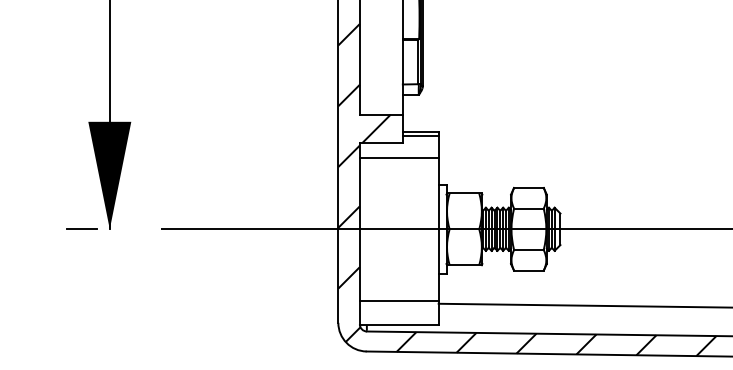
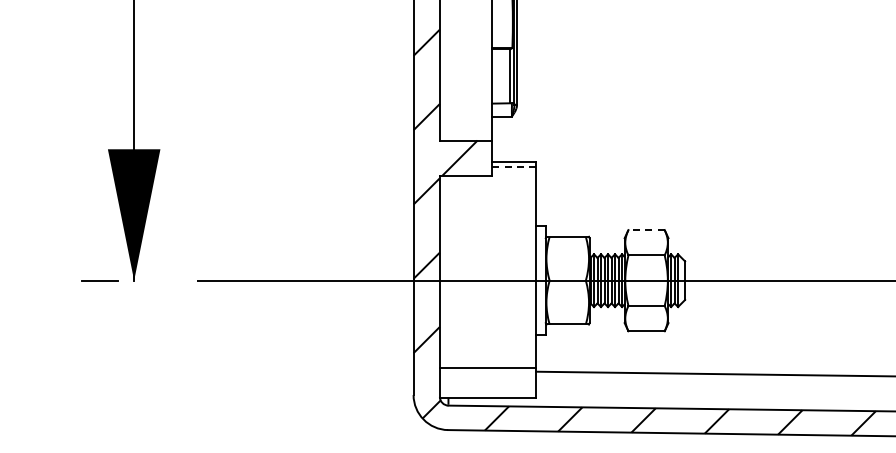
line: (420, 135) -> (514, 166), solid -> dashed
line: (398, 158) -> (487, 193), removed
line: (528, 188) -> (646, 230), solid -> dashed

